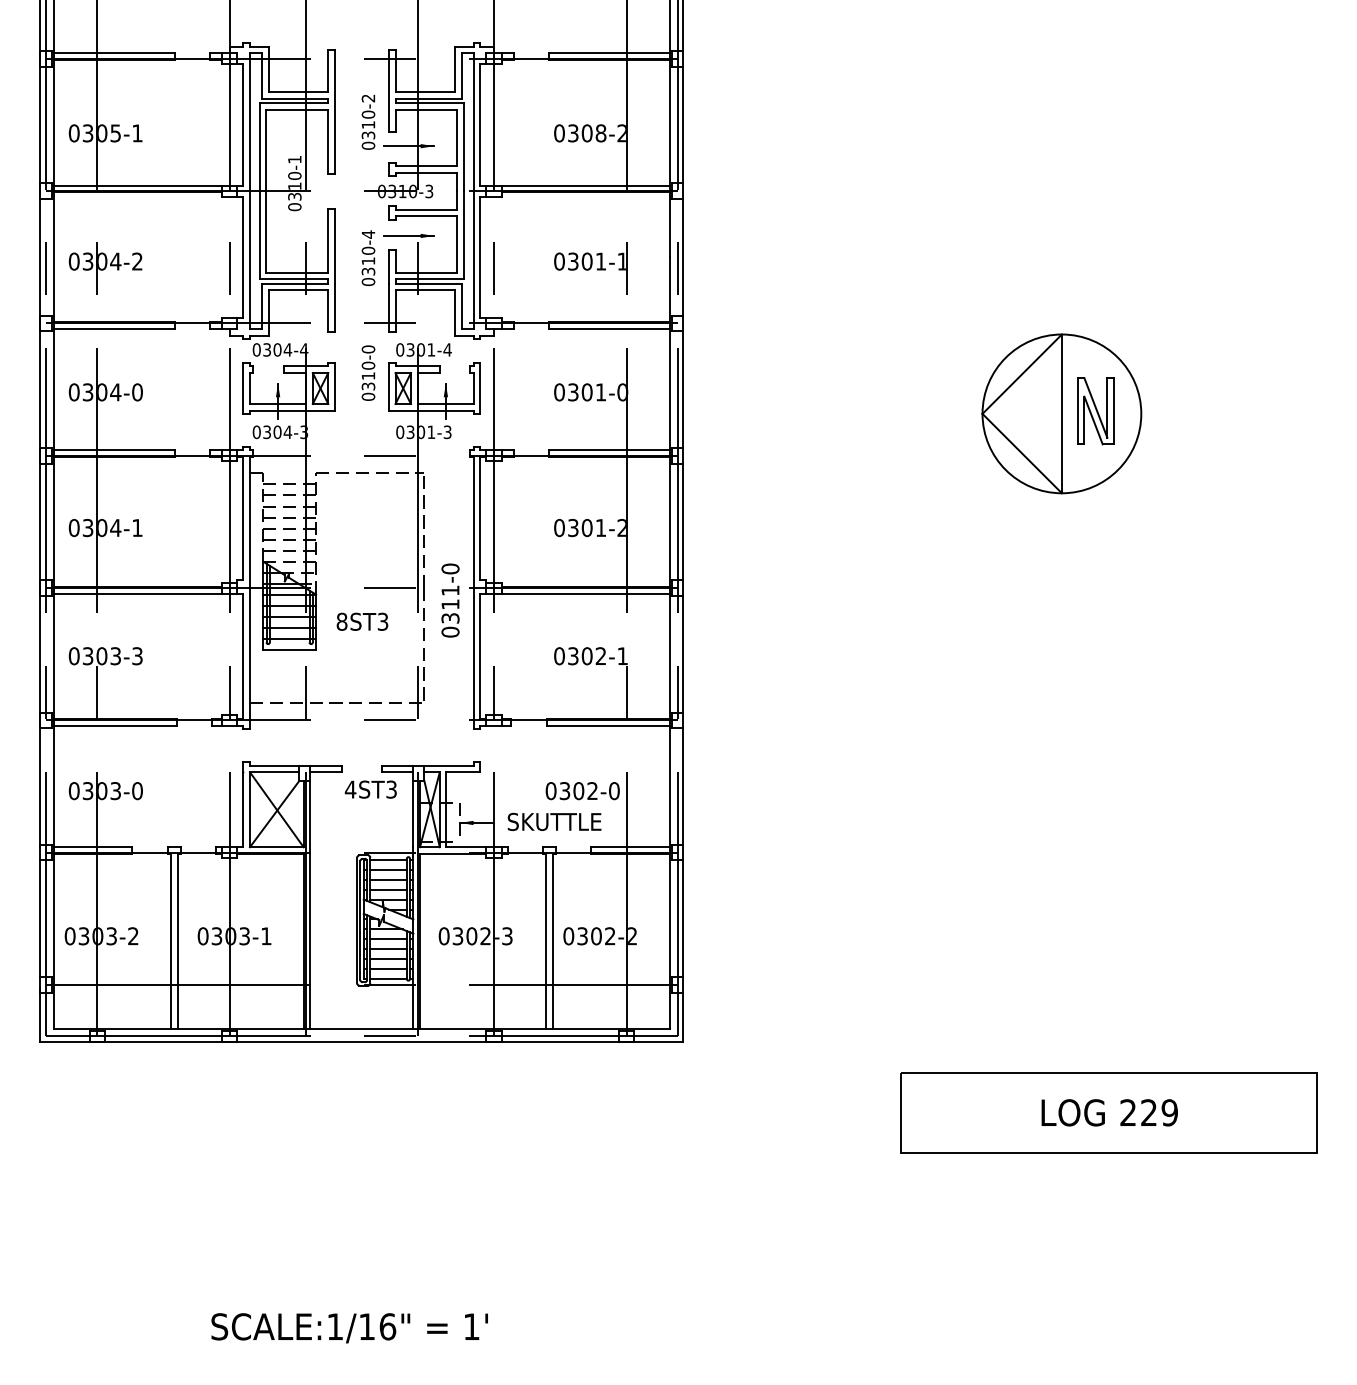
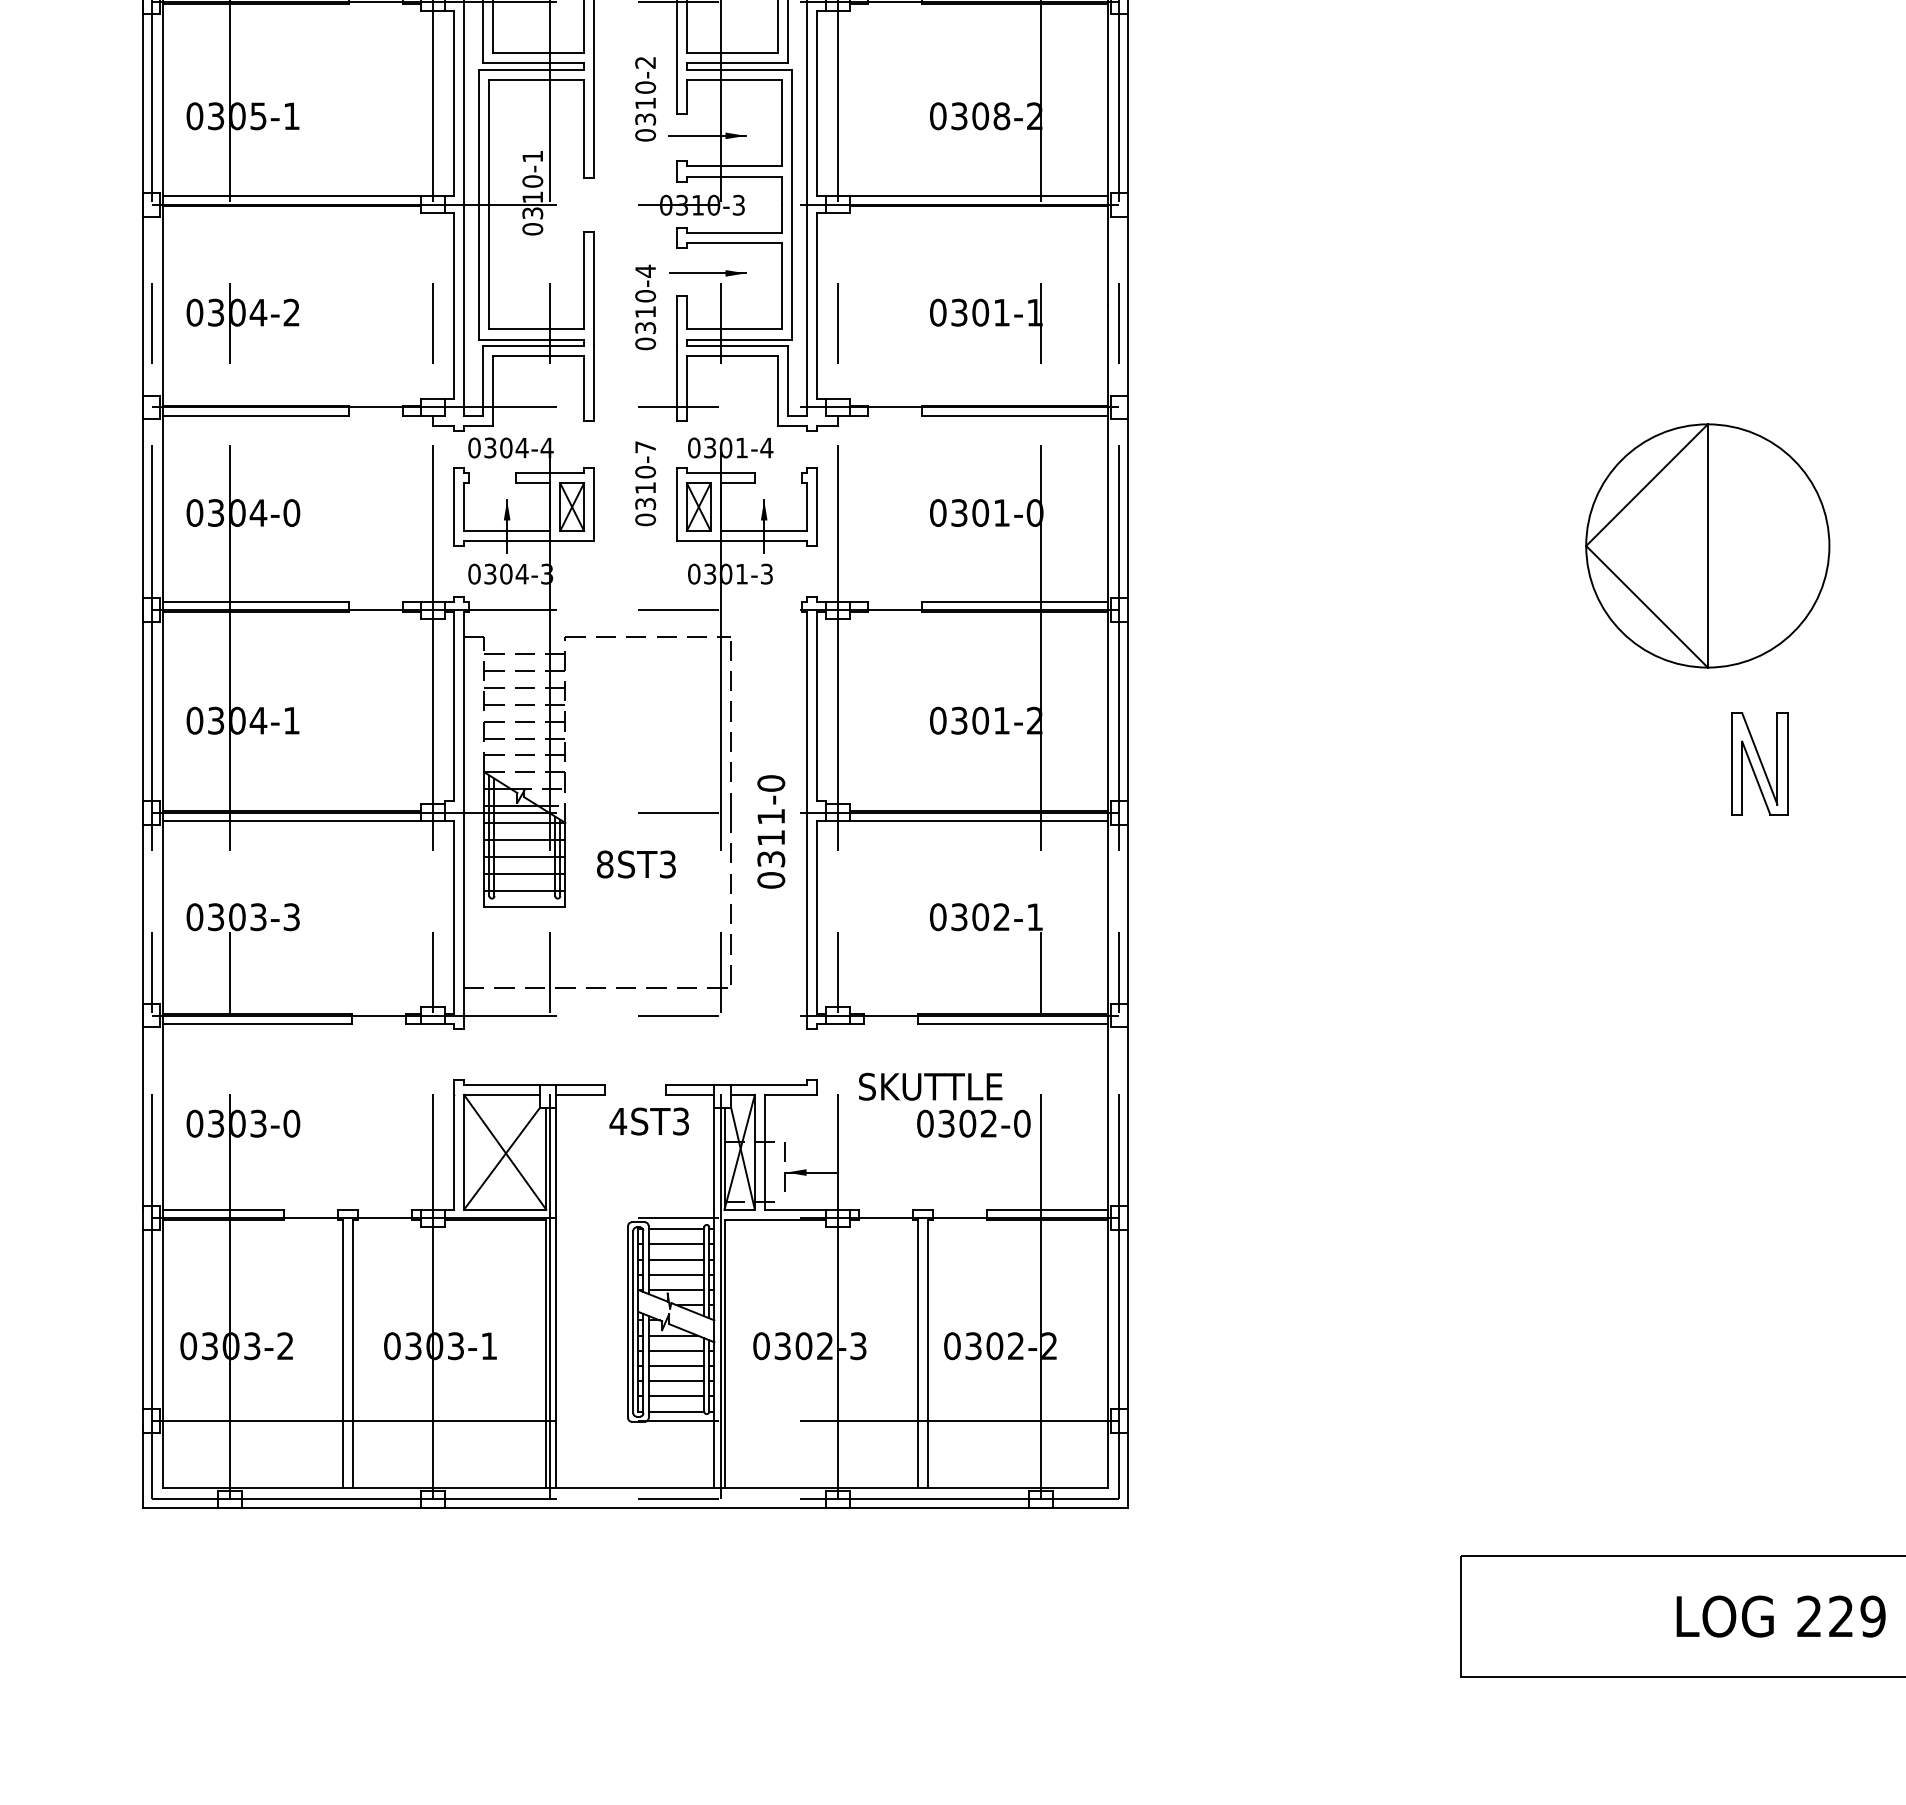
text: (368, 349) -> (645, 447), 0310-0 -> 0310-7
part: (1095, 411) -> (1759, 764), moved
text: (554, 821) -> (930, 1086), moved

